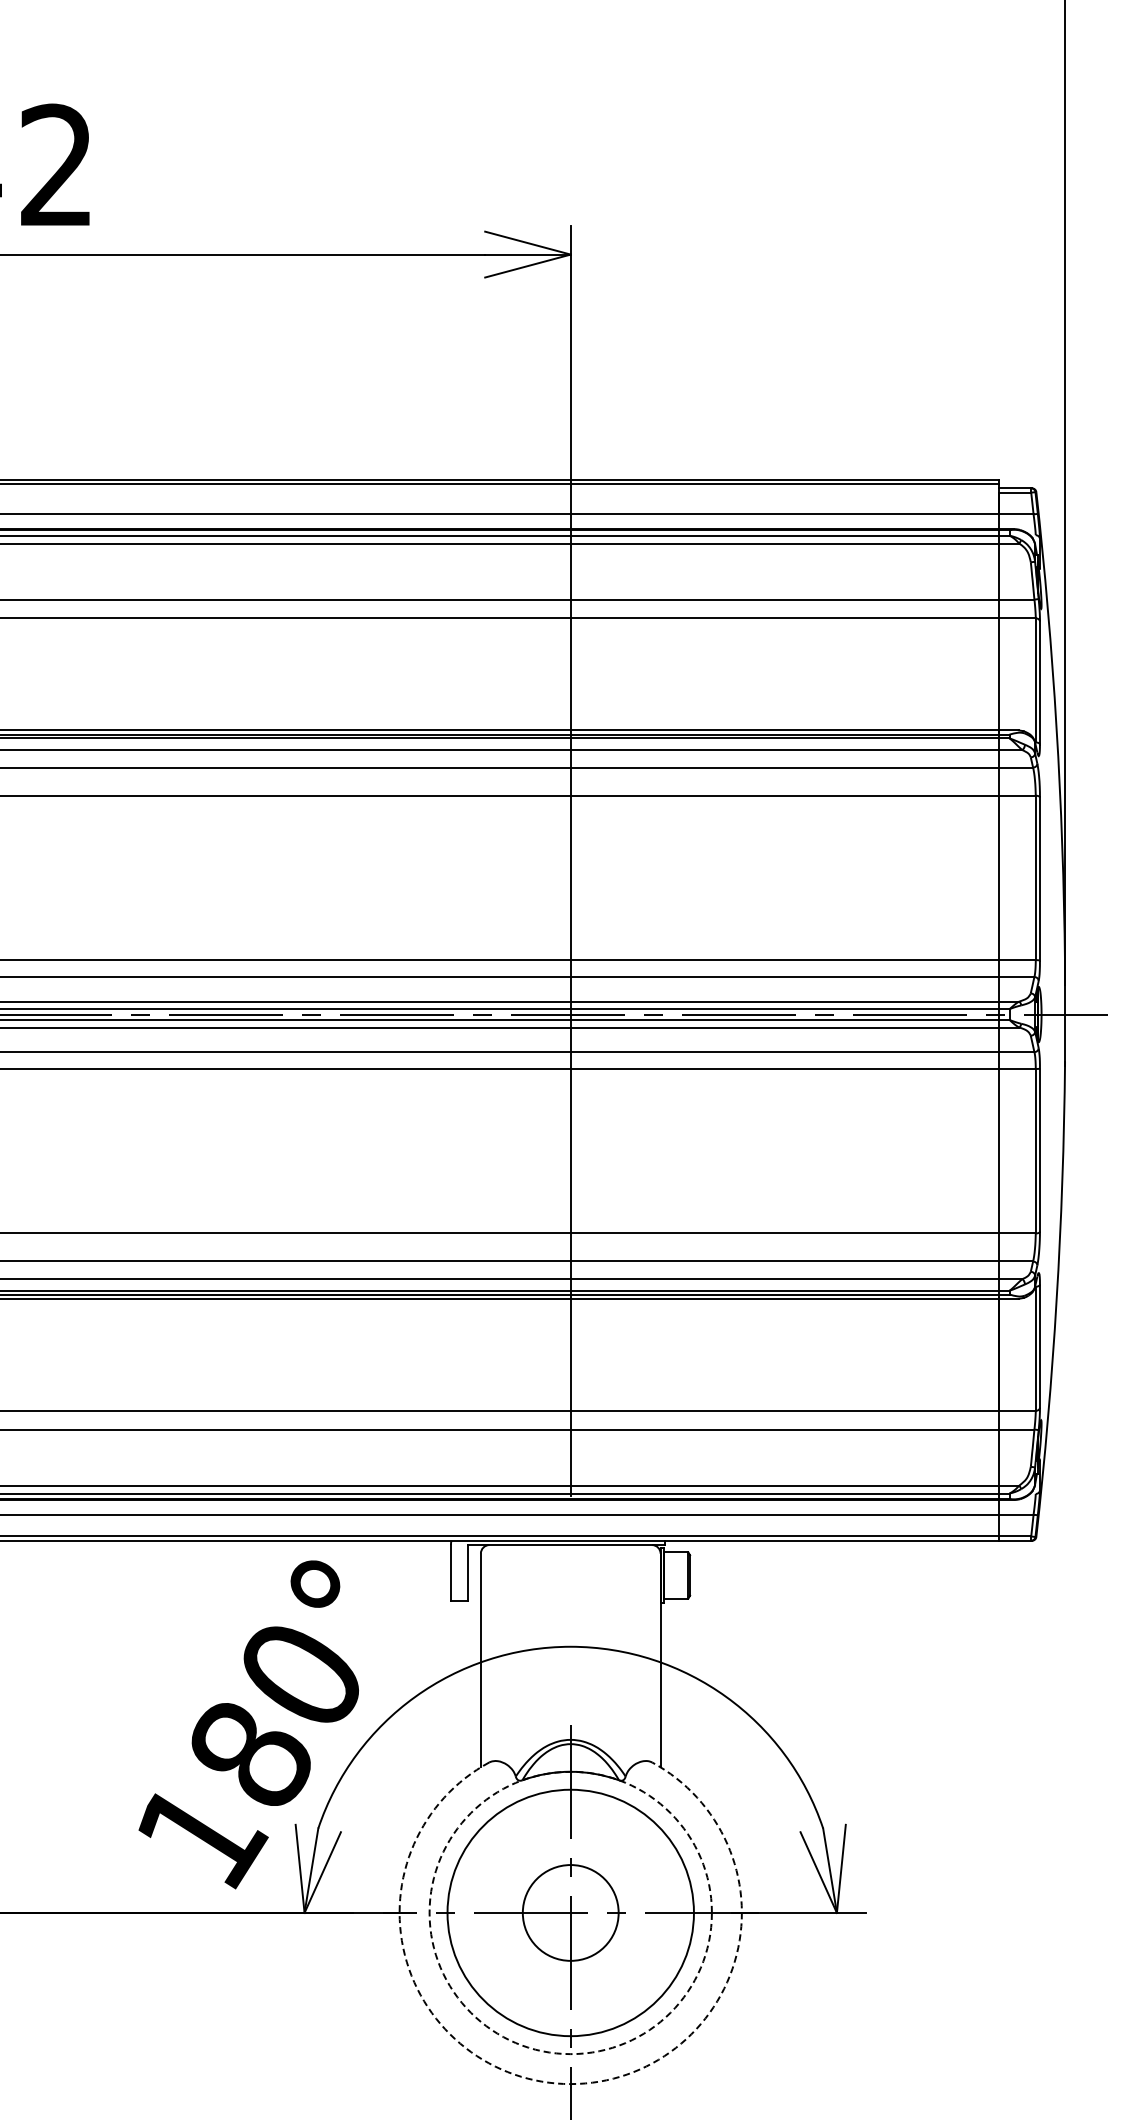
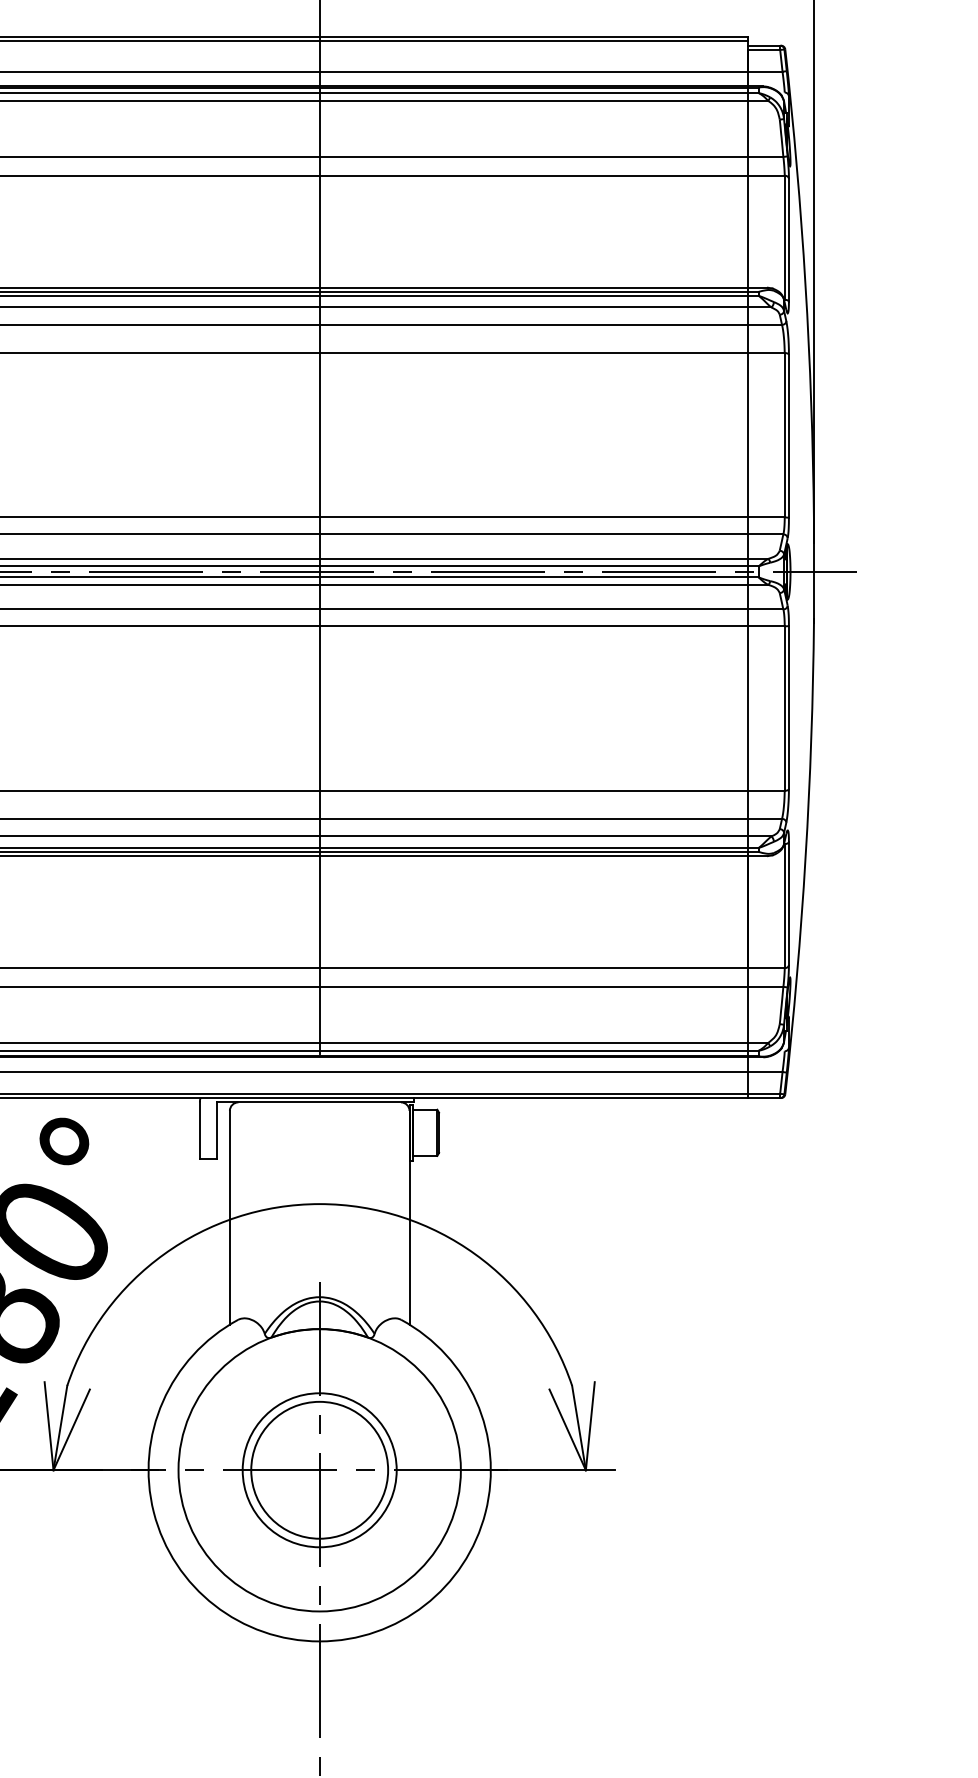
circle: (570, 1912) -> (319, 1469), dashed -> solid
circle: (570, 1912) -> (319, 1469), size x0.62
circle: (570, 1912) -> (319, 1469), size x1.43
arc: (570, 2084) -> (319, 1641), dashed -> solid

